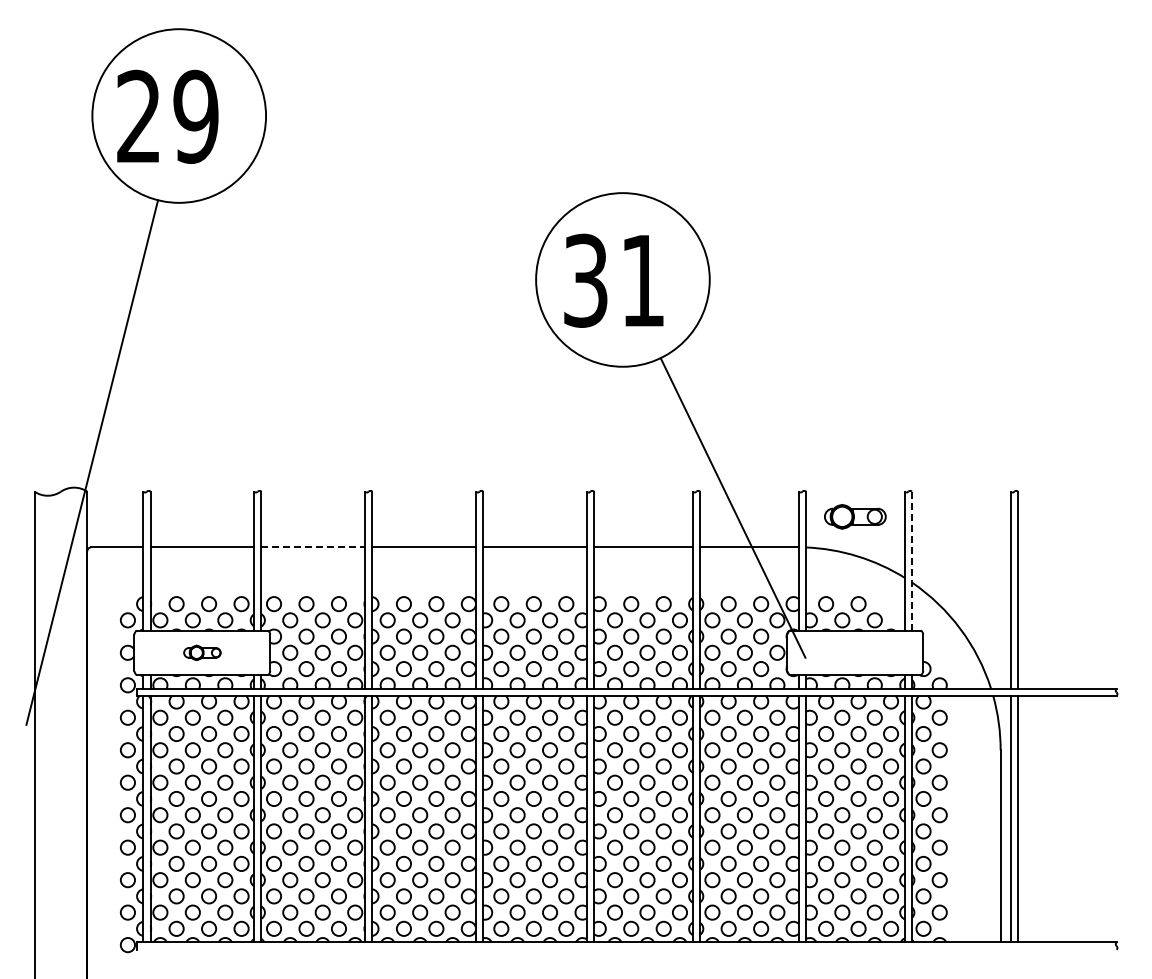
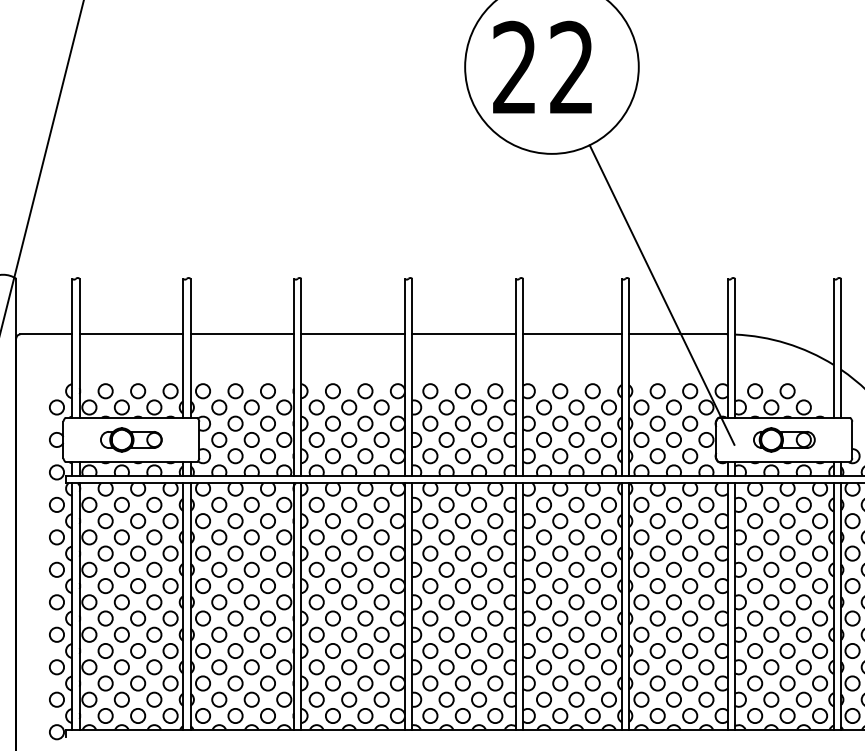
text: (613, 280) -> (542, 67), 31 -> 22
part: (855, 516) -> (784, 439), moved
line: (313, 547) -> (242, 334), dashed -> solid
line: (912, 560) -> (841, 347), dashed -> solid
part: (202, 652) -> (131, 439), size x1.67

